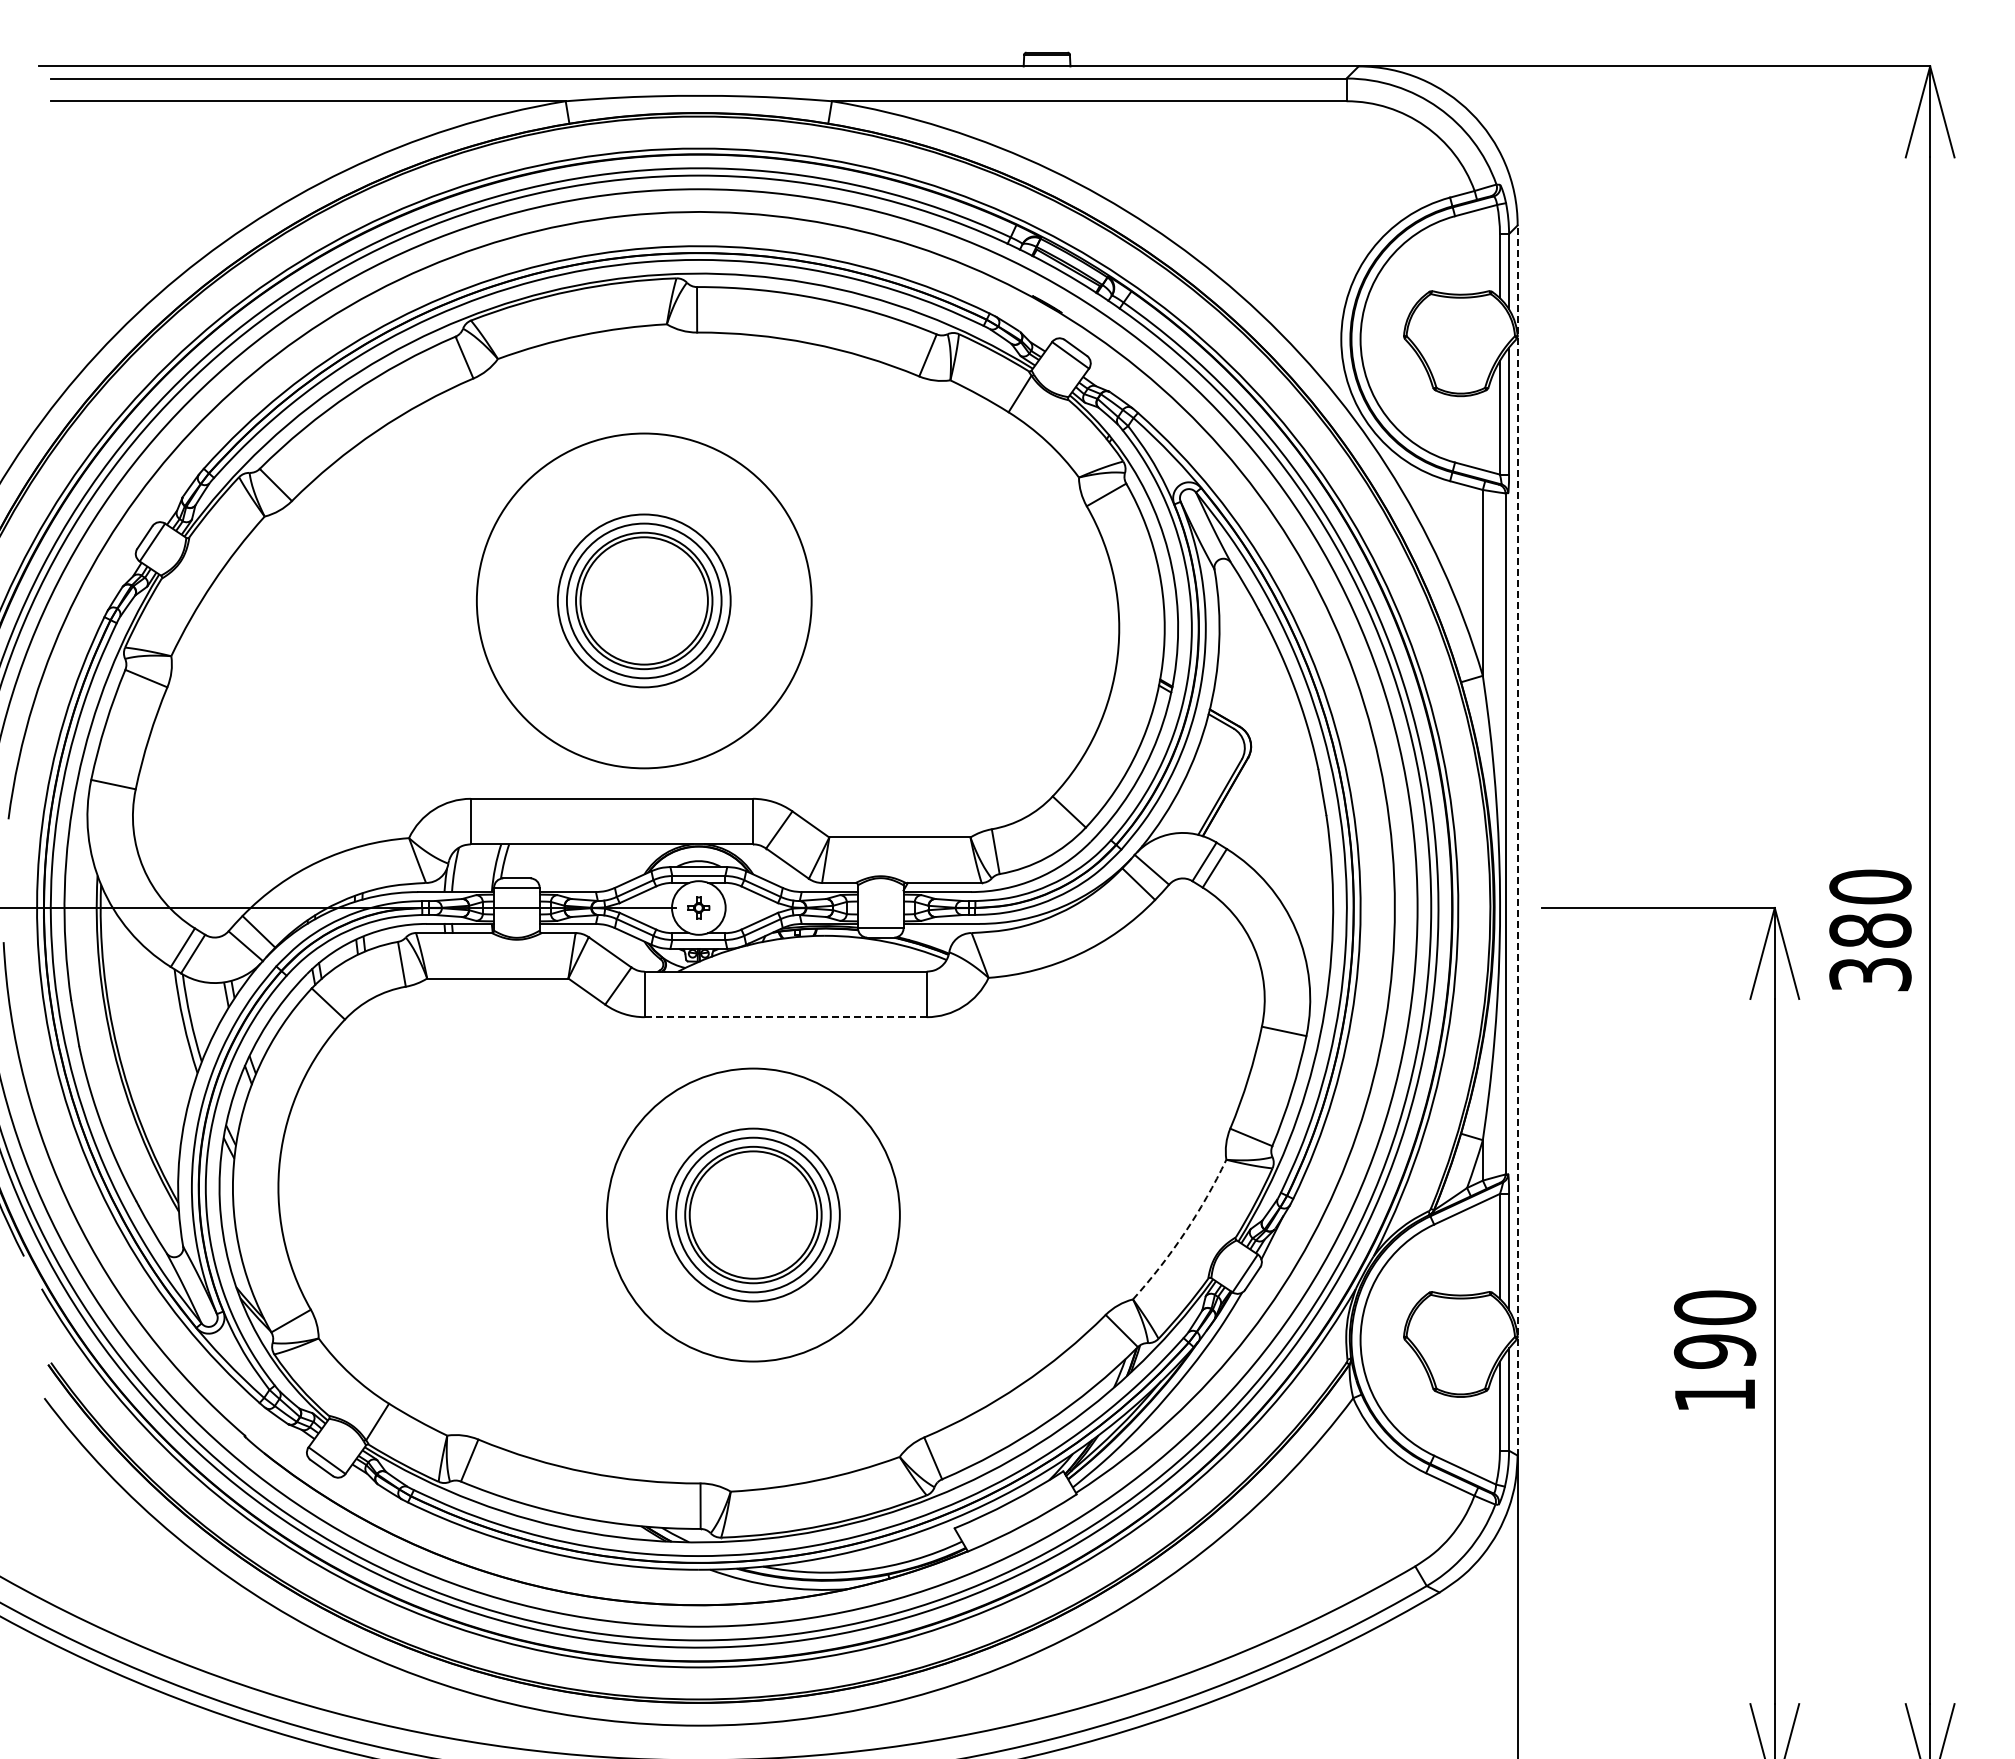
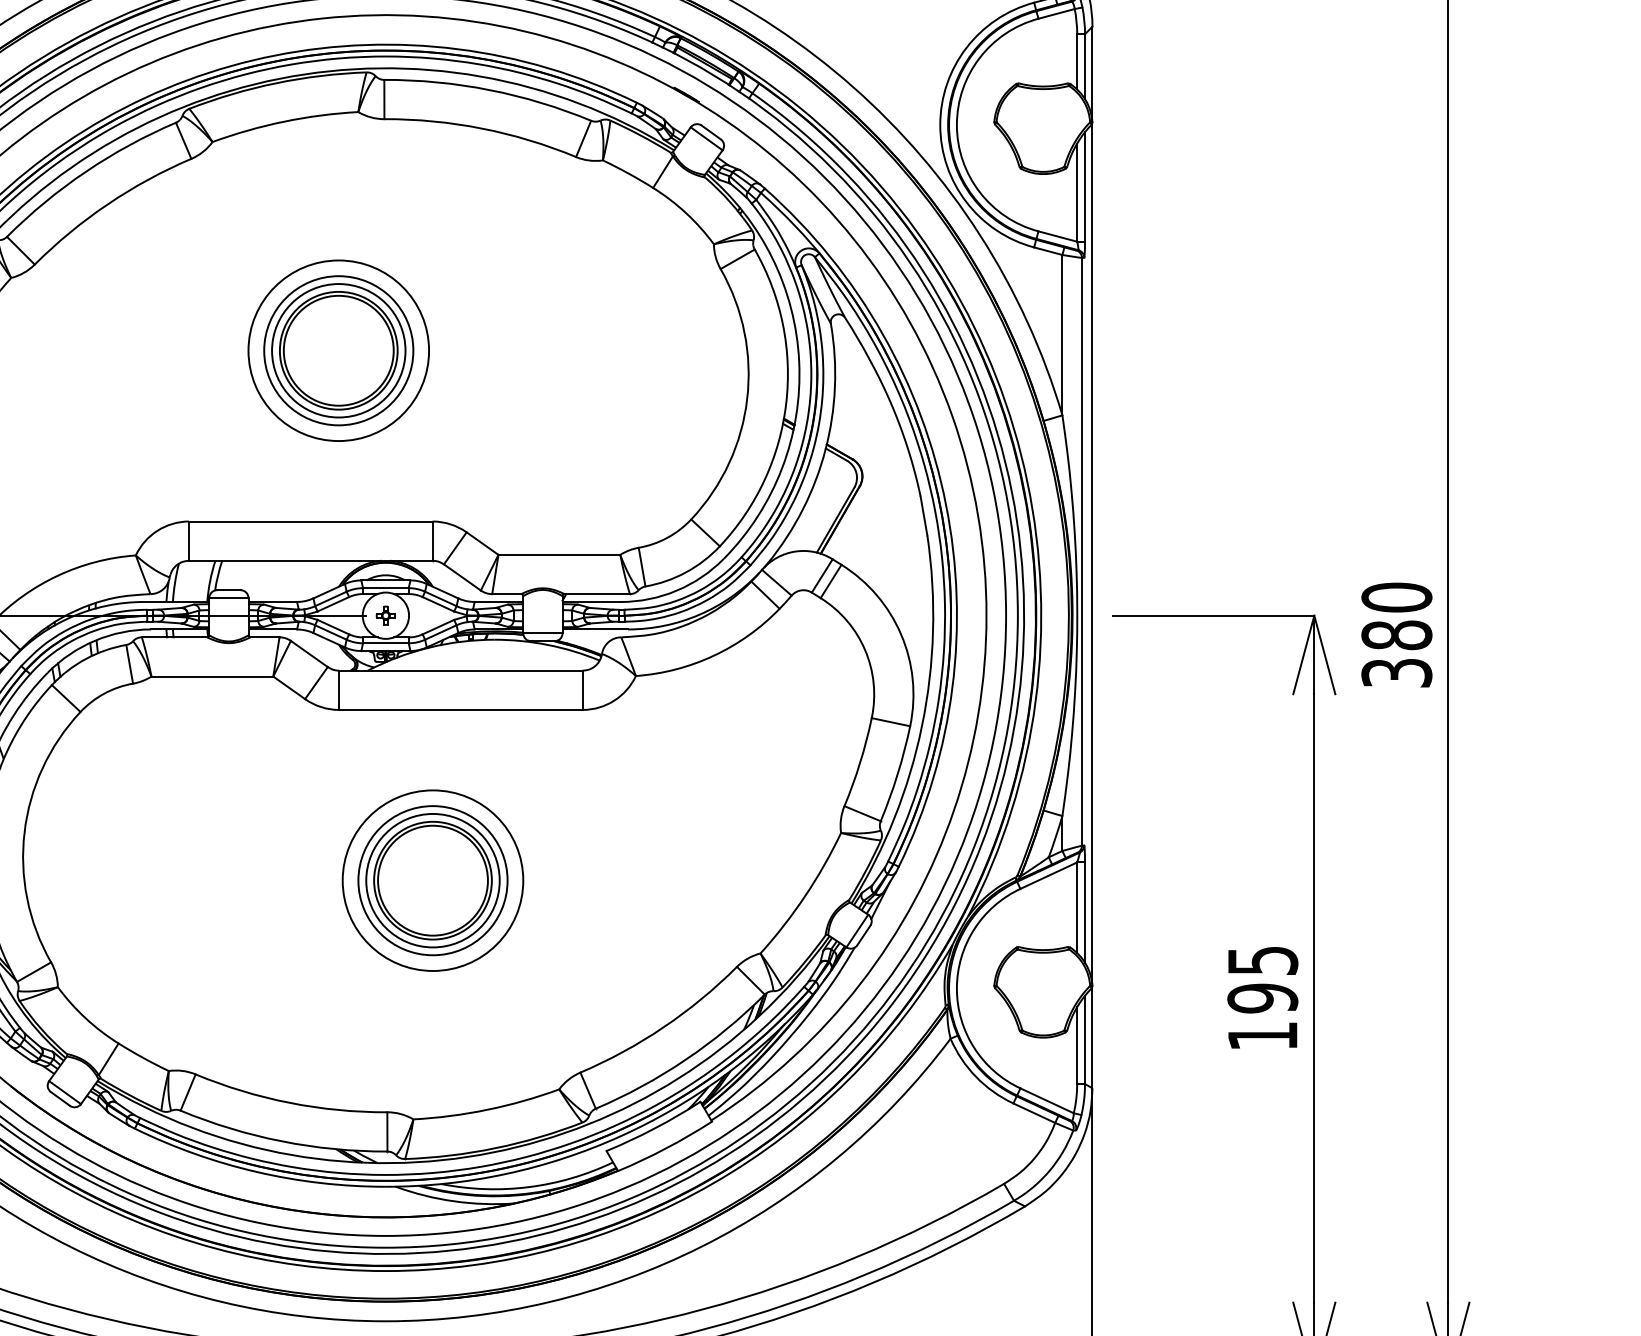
circle: (643, 600) -> (338, 350), size x0.62
line: (1517, 840) -> (1092, 557), dashed -> solid
line: (785, 1017) -> (460, 710), dashed -> solid
circle: (753, 1214) -> (433, 880), size x0.71
arc: (1184, 1232) -> (804, 895), dashed -> solid
text: (1714, 1307) -> (1262, 960), 190 -> 195

